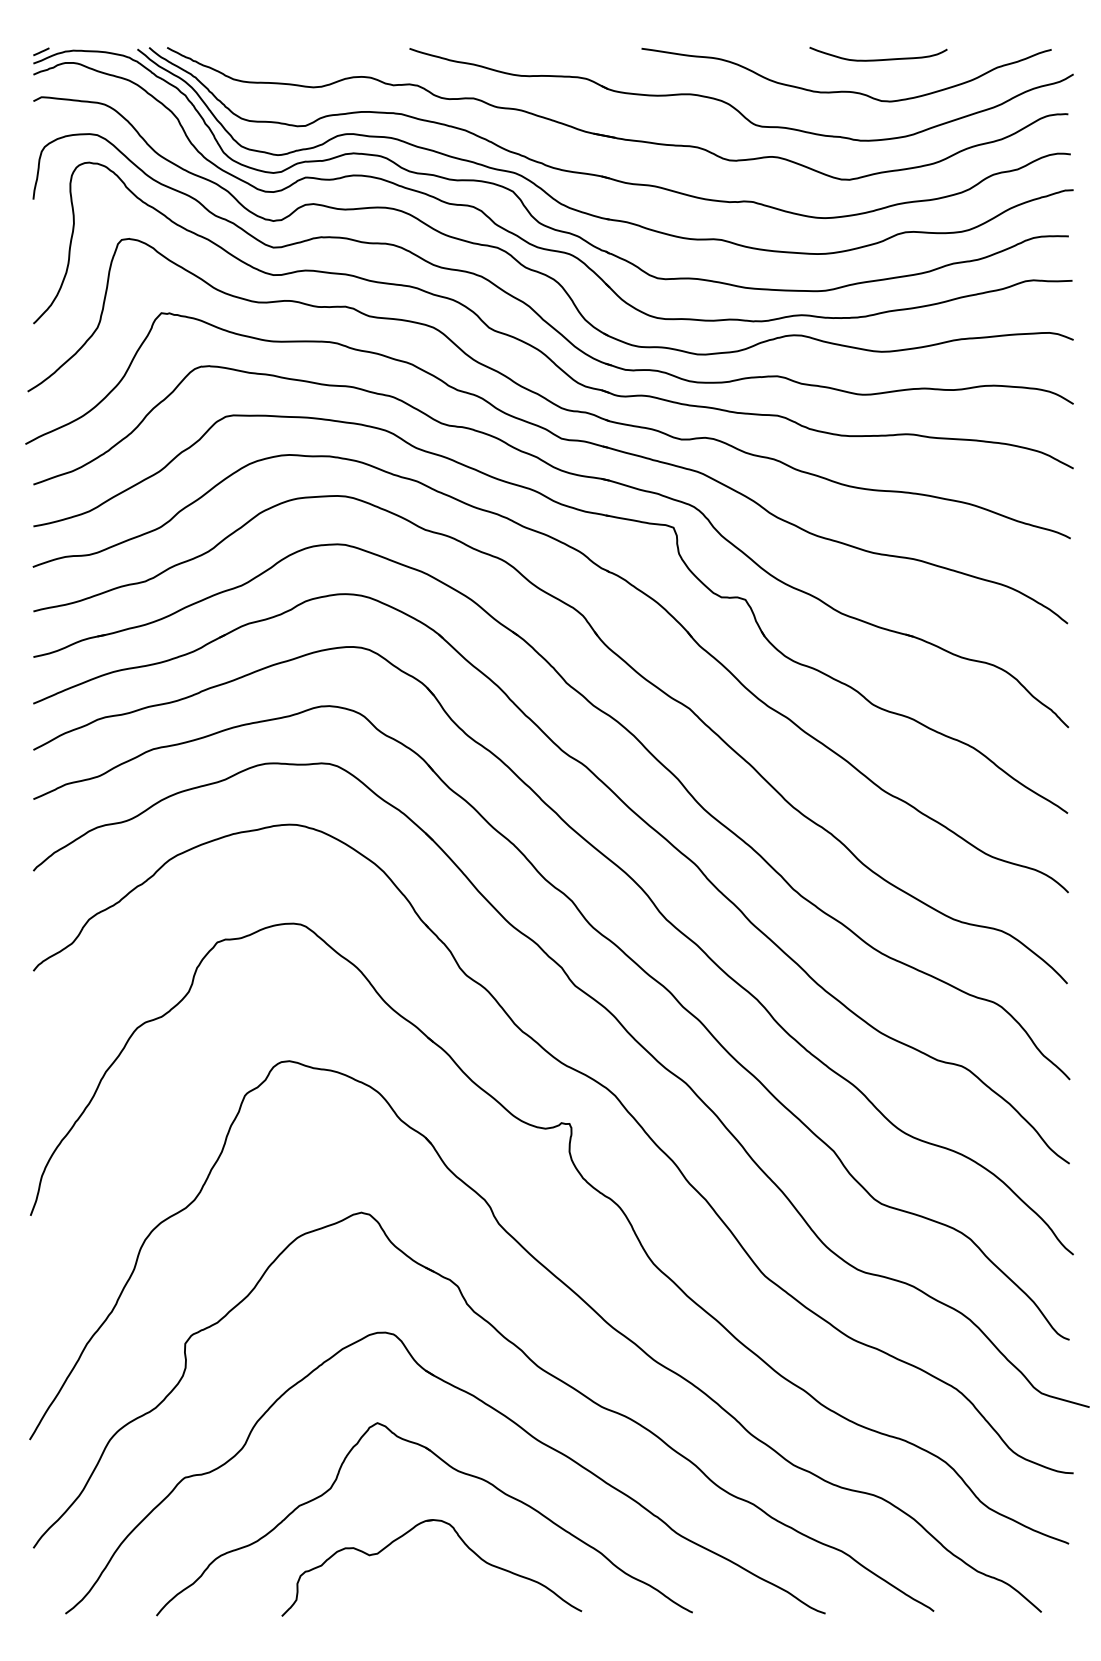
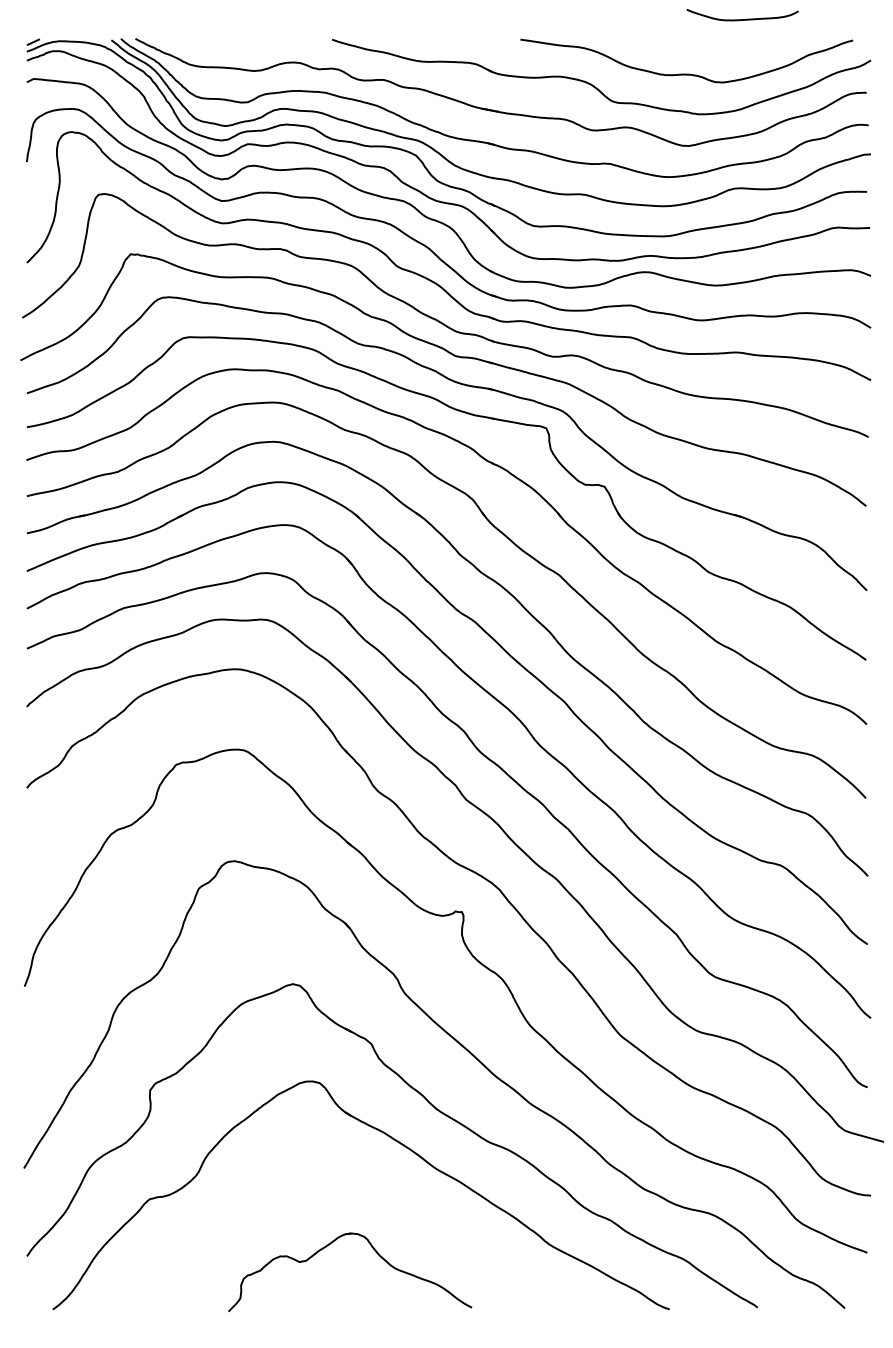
curve: (878, 59) -> (742, 19), moved
part: (454, 1470) -> (368, 1193), removed

